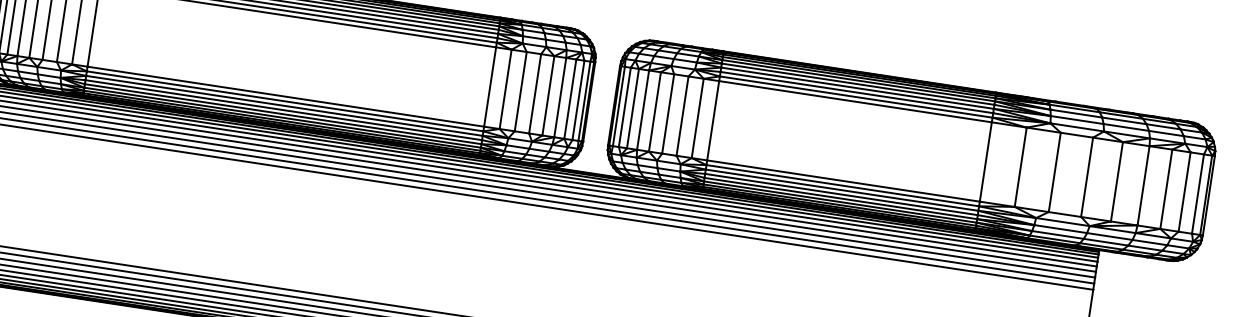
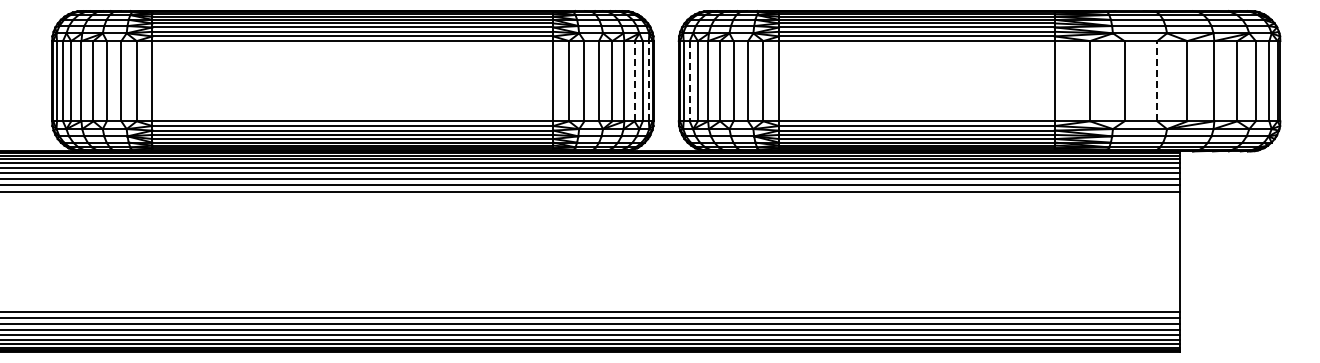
line: (570, 98) -> (634, 80), solid -> dashed
line: (584, 100) -> (648, 80), solid -> dashed
line: (624, 107) -> (689, 81), solid -> dashed
line: (1087, 176) -> (1157, 80), solid -> dashed

